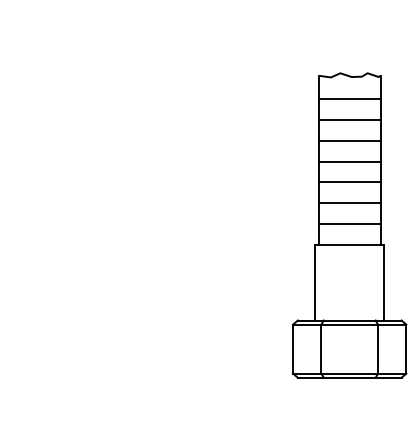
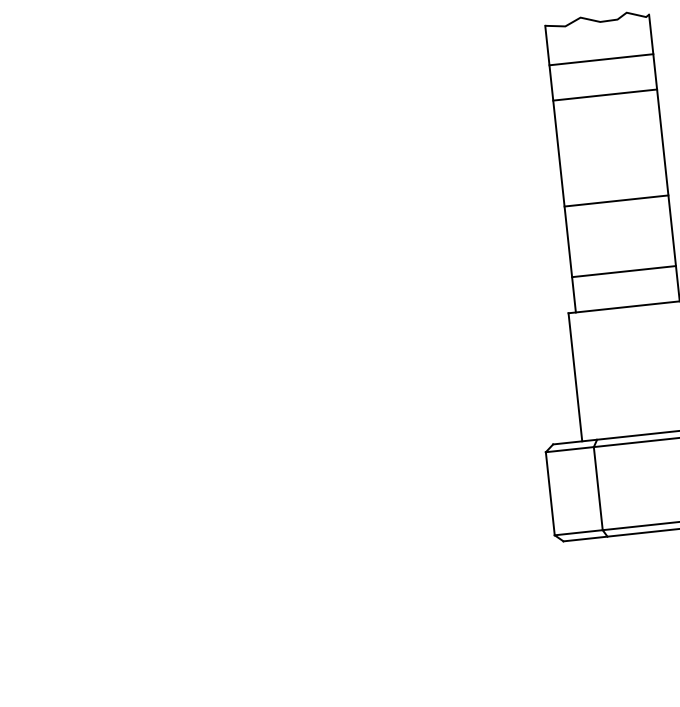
line: (349, 140) -> (608, 129), removed
line: (349, 161) -> (611, 165), removed
line: (349, 203) -> (619, 236), removed

